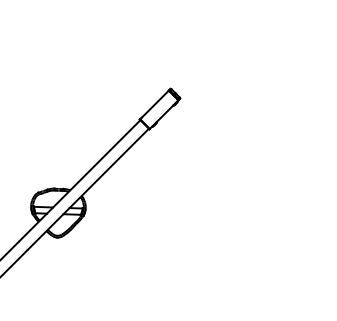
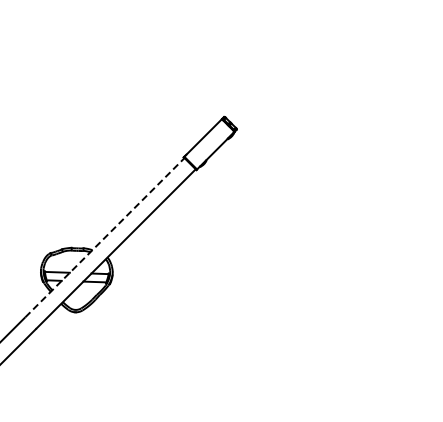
line: (79, 180) -> (104, 237), solid -> dashed

